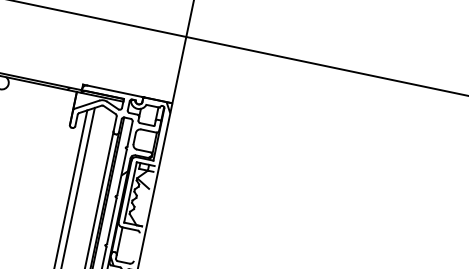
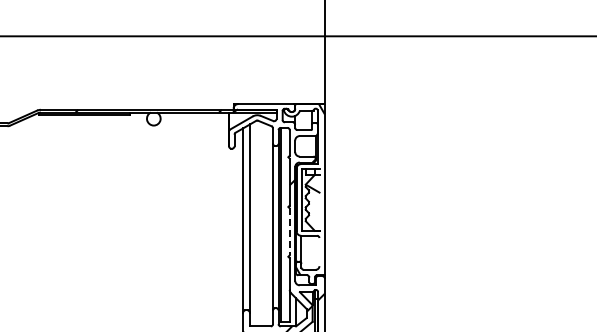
line: (111, 220) -> (289, 231), solid -> dashed

